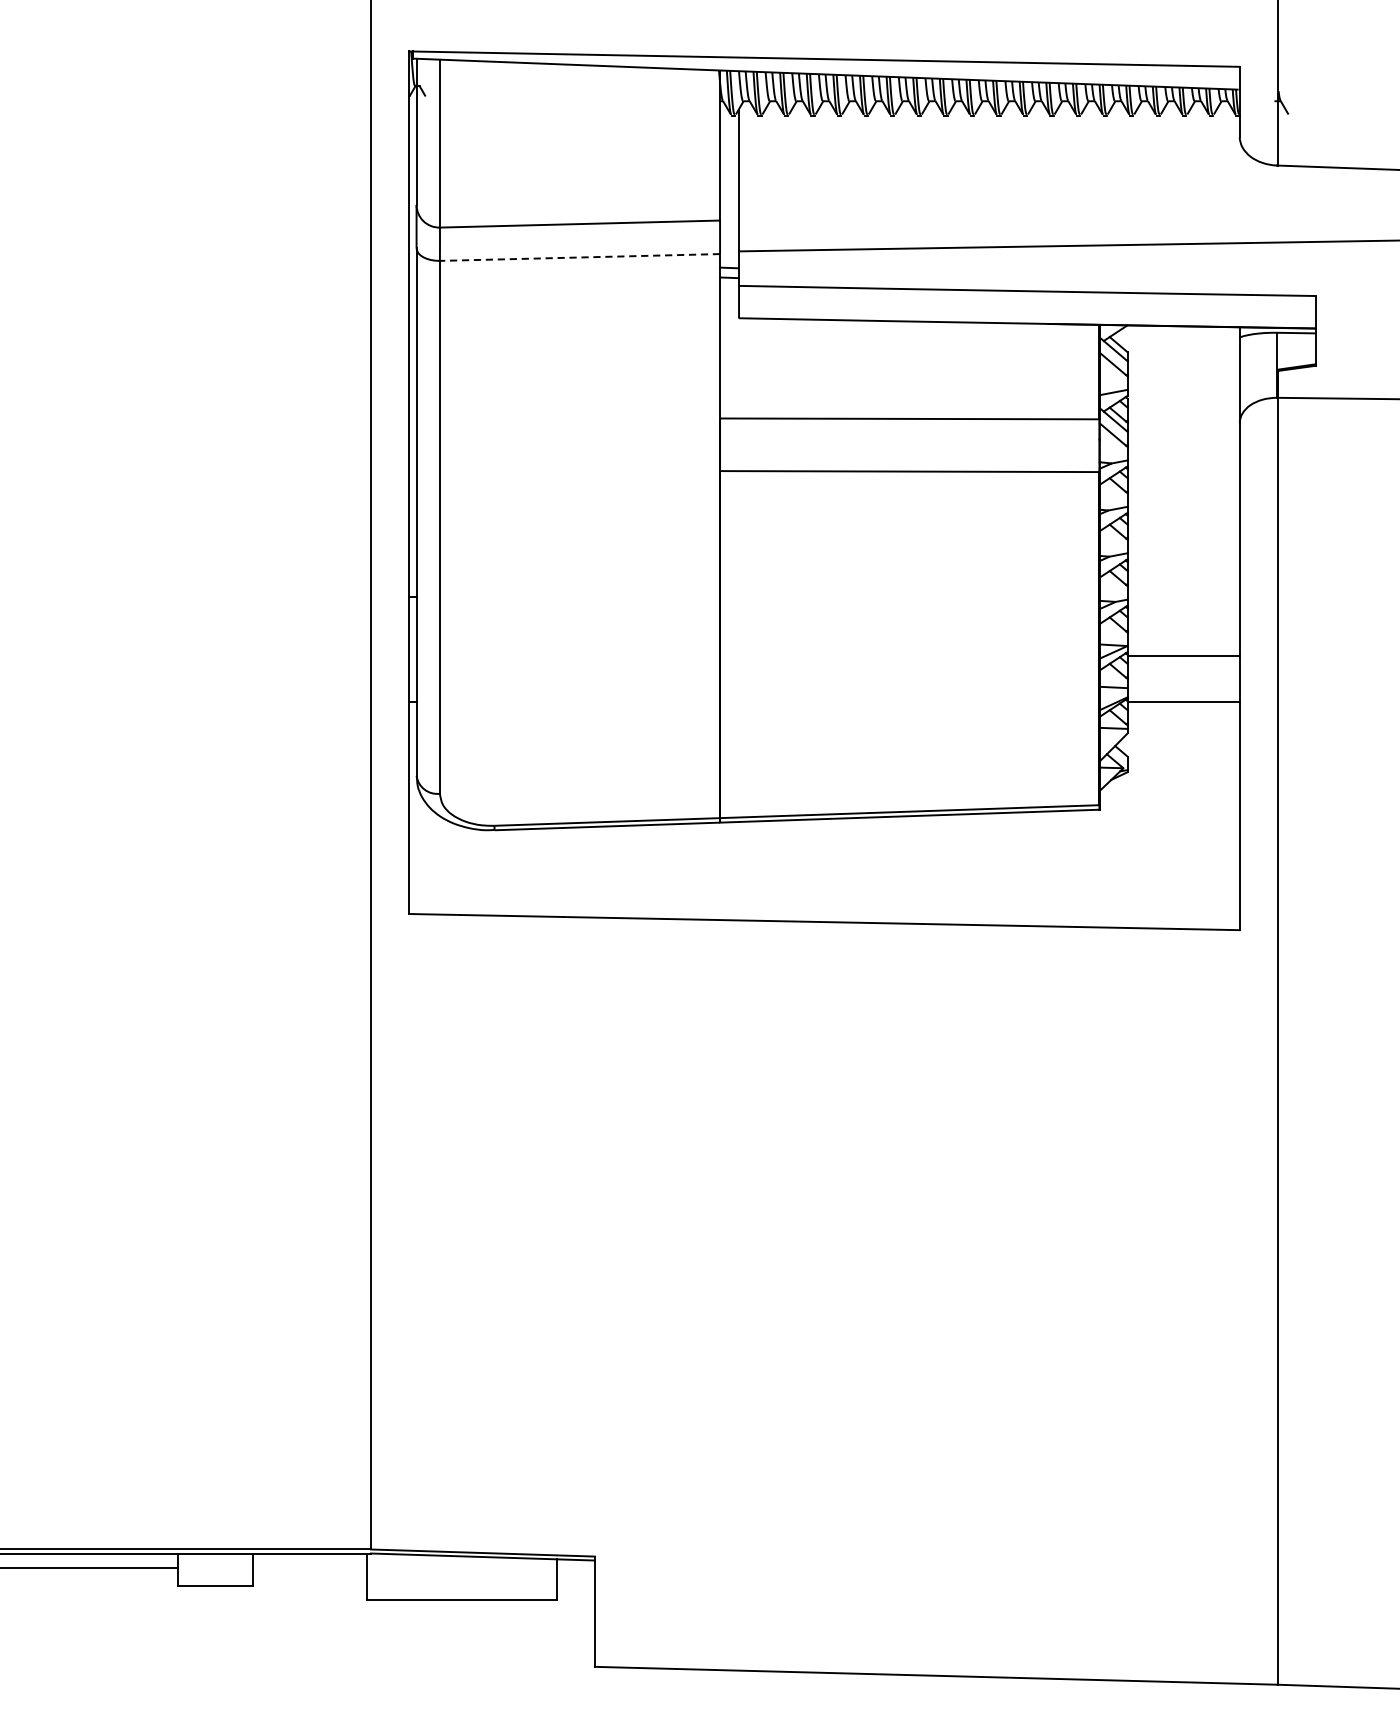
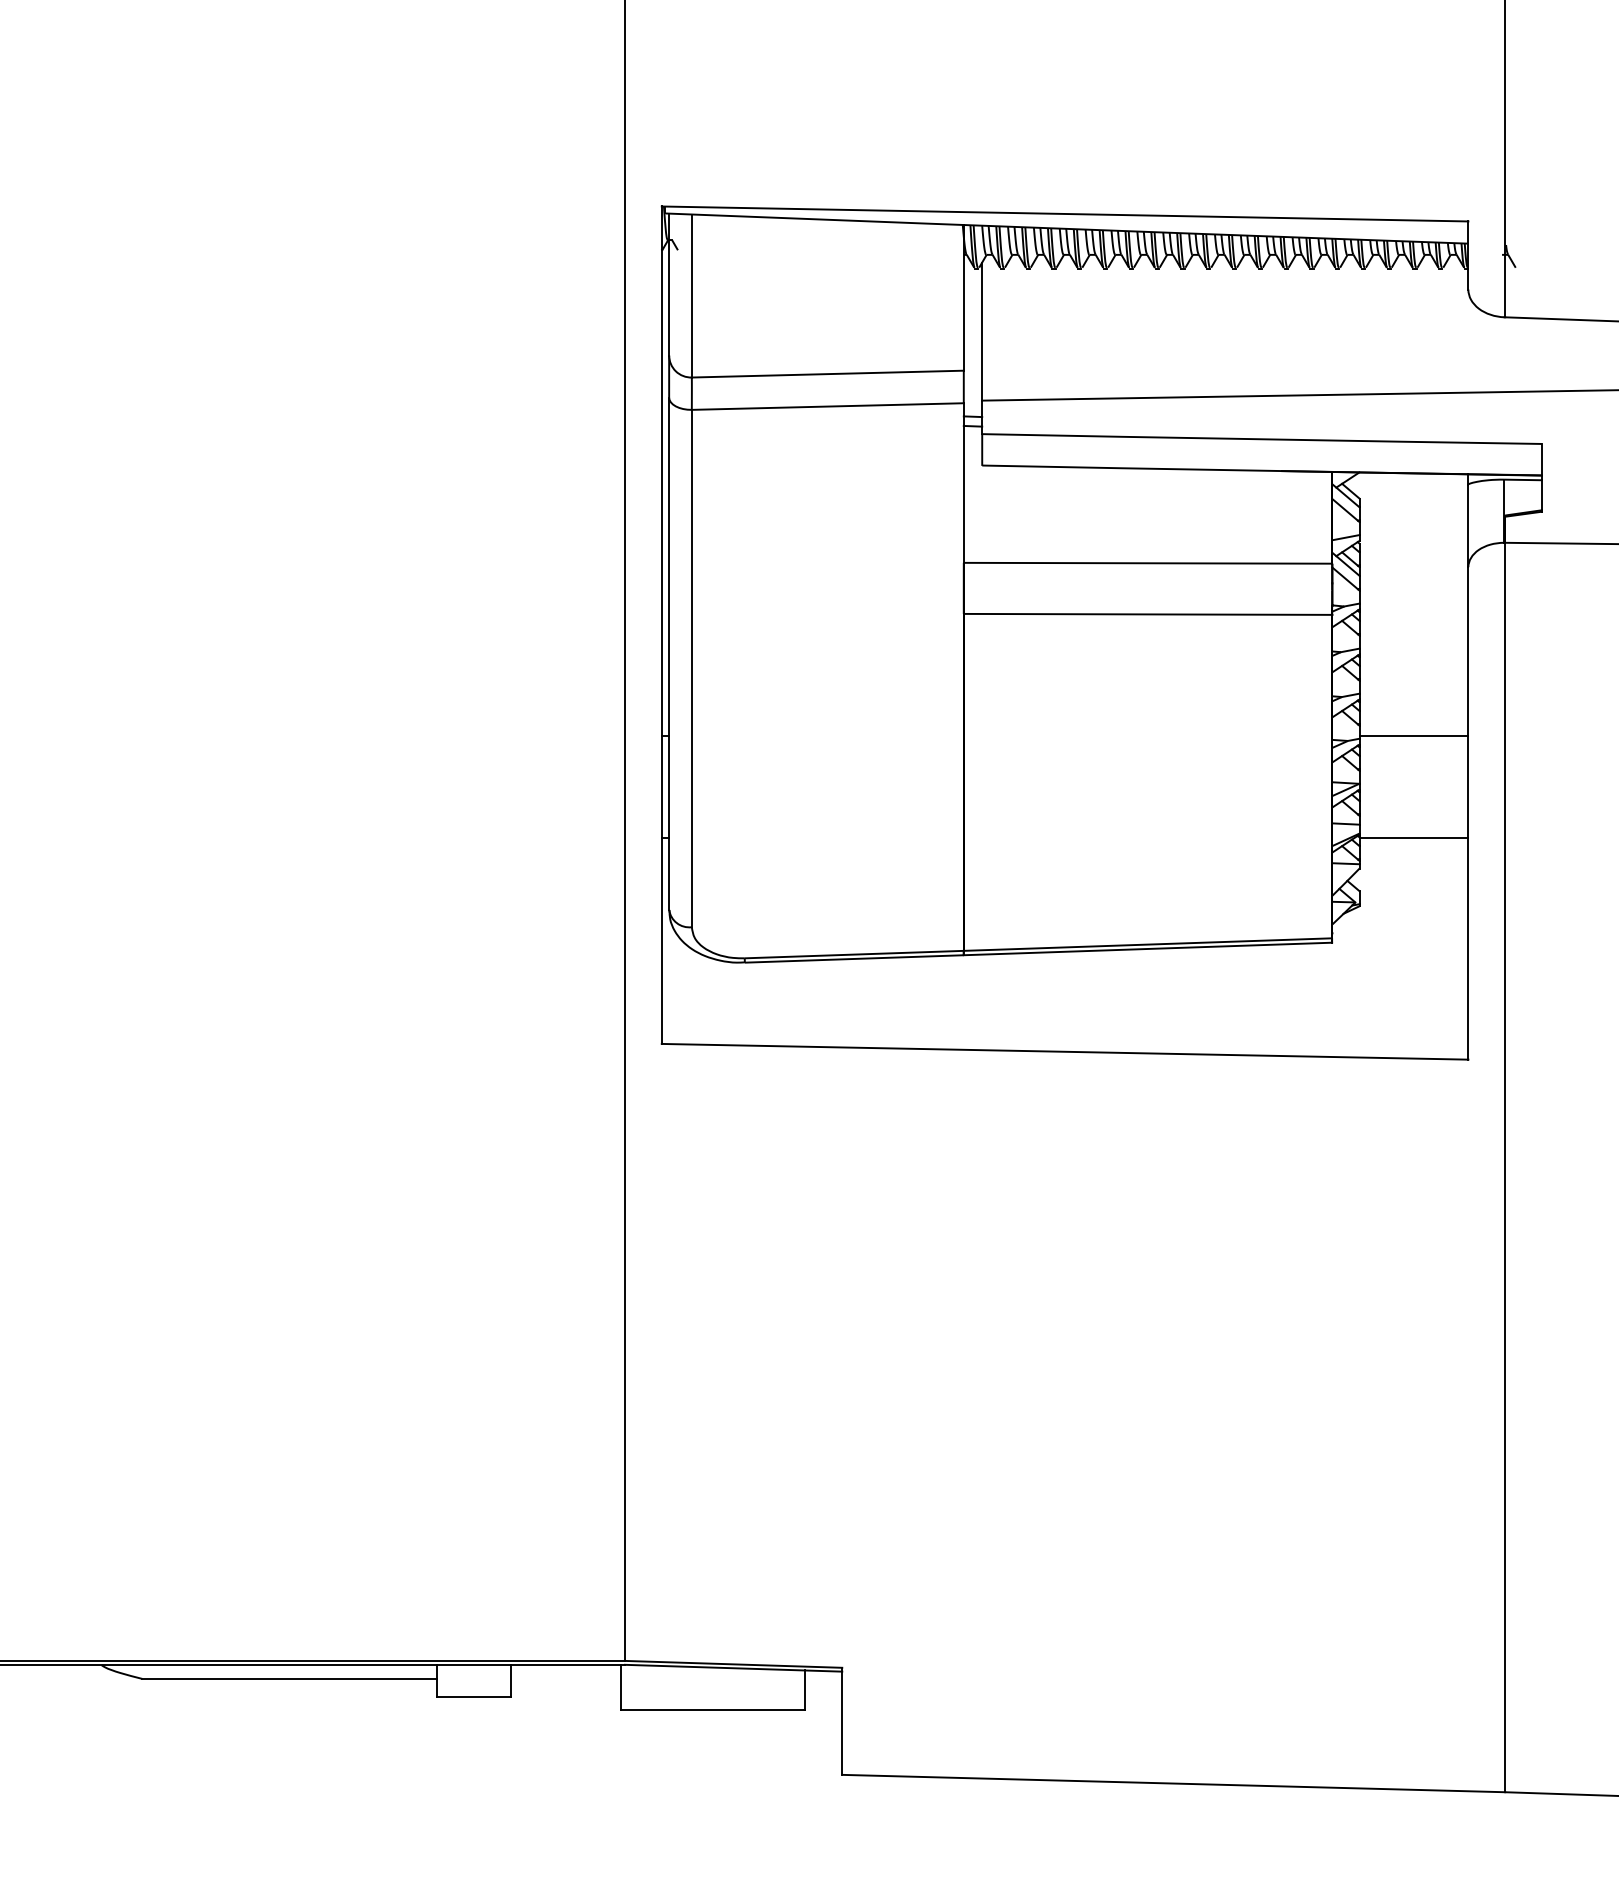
line: (579, 257) -> (827, 406), dashed -> solid
line: (1183, 656) -> (1413, 735), moved

